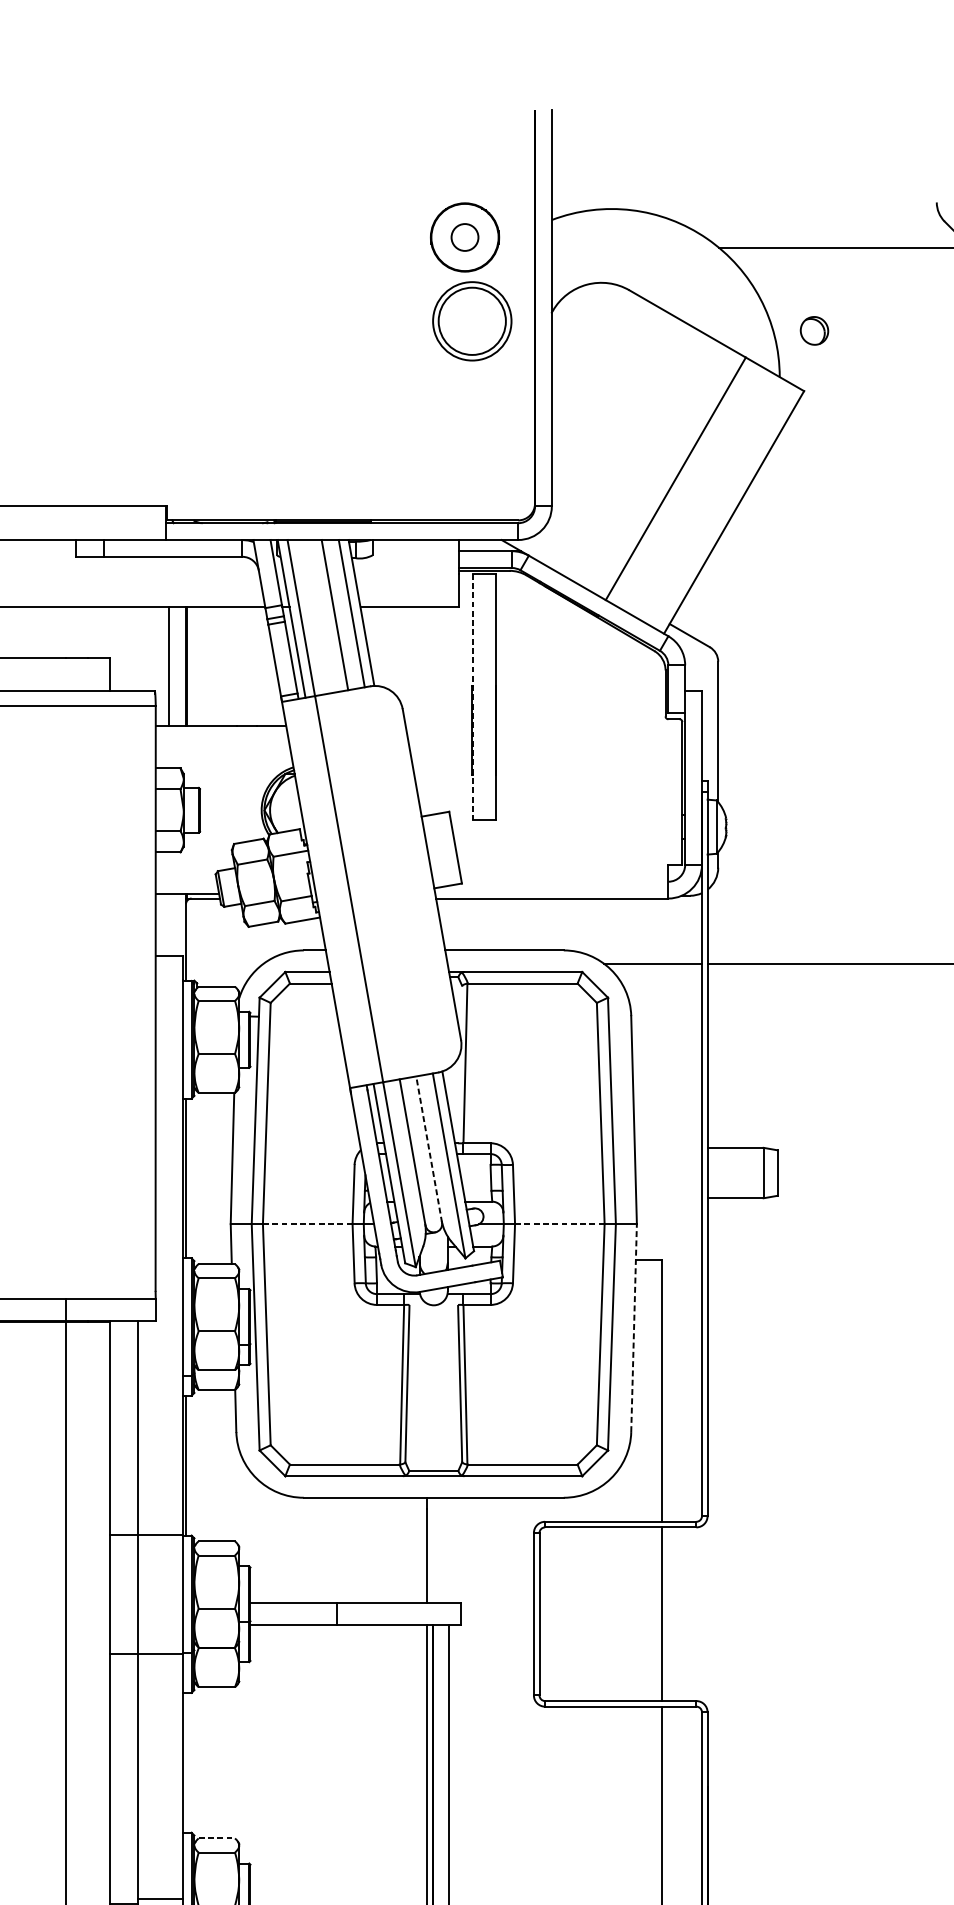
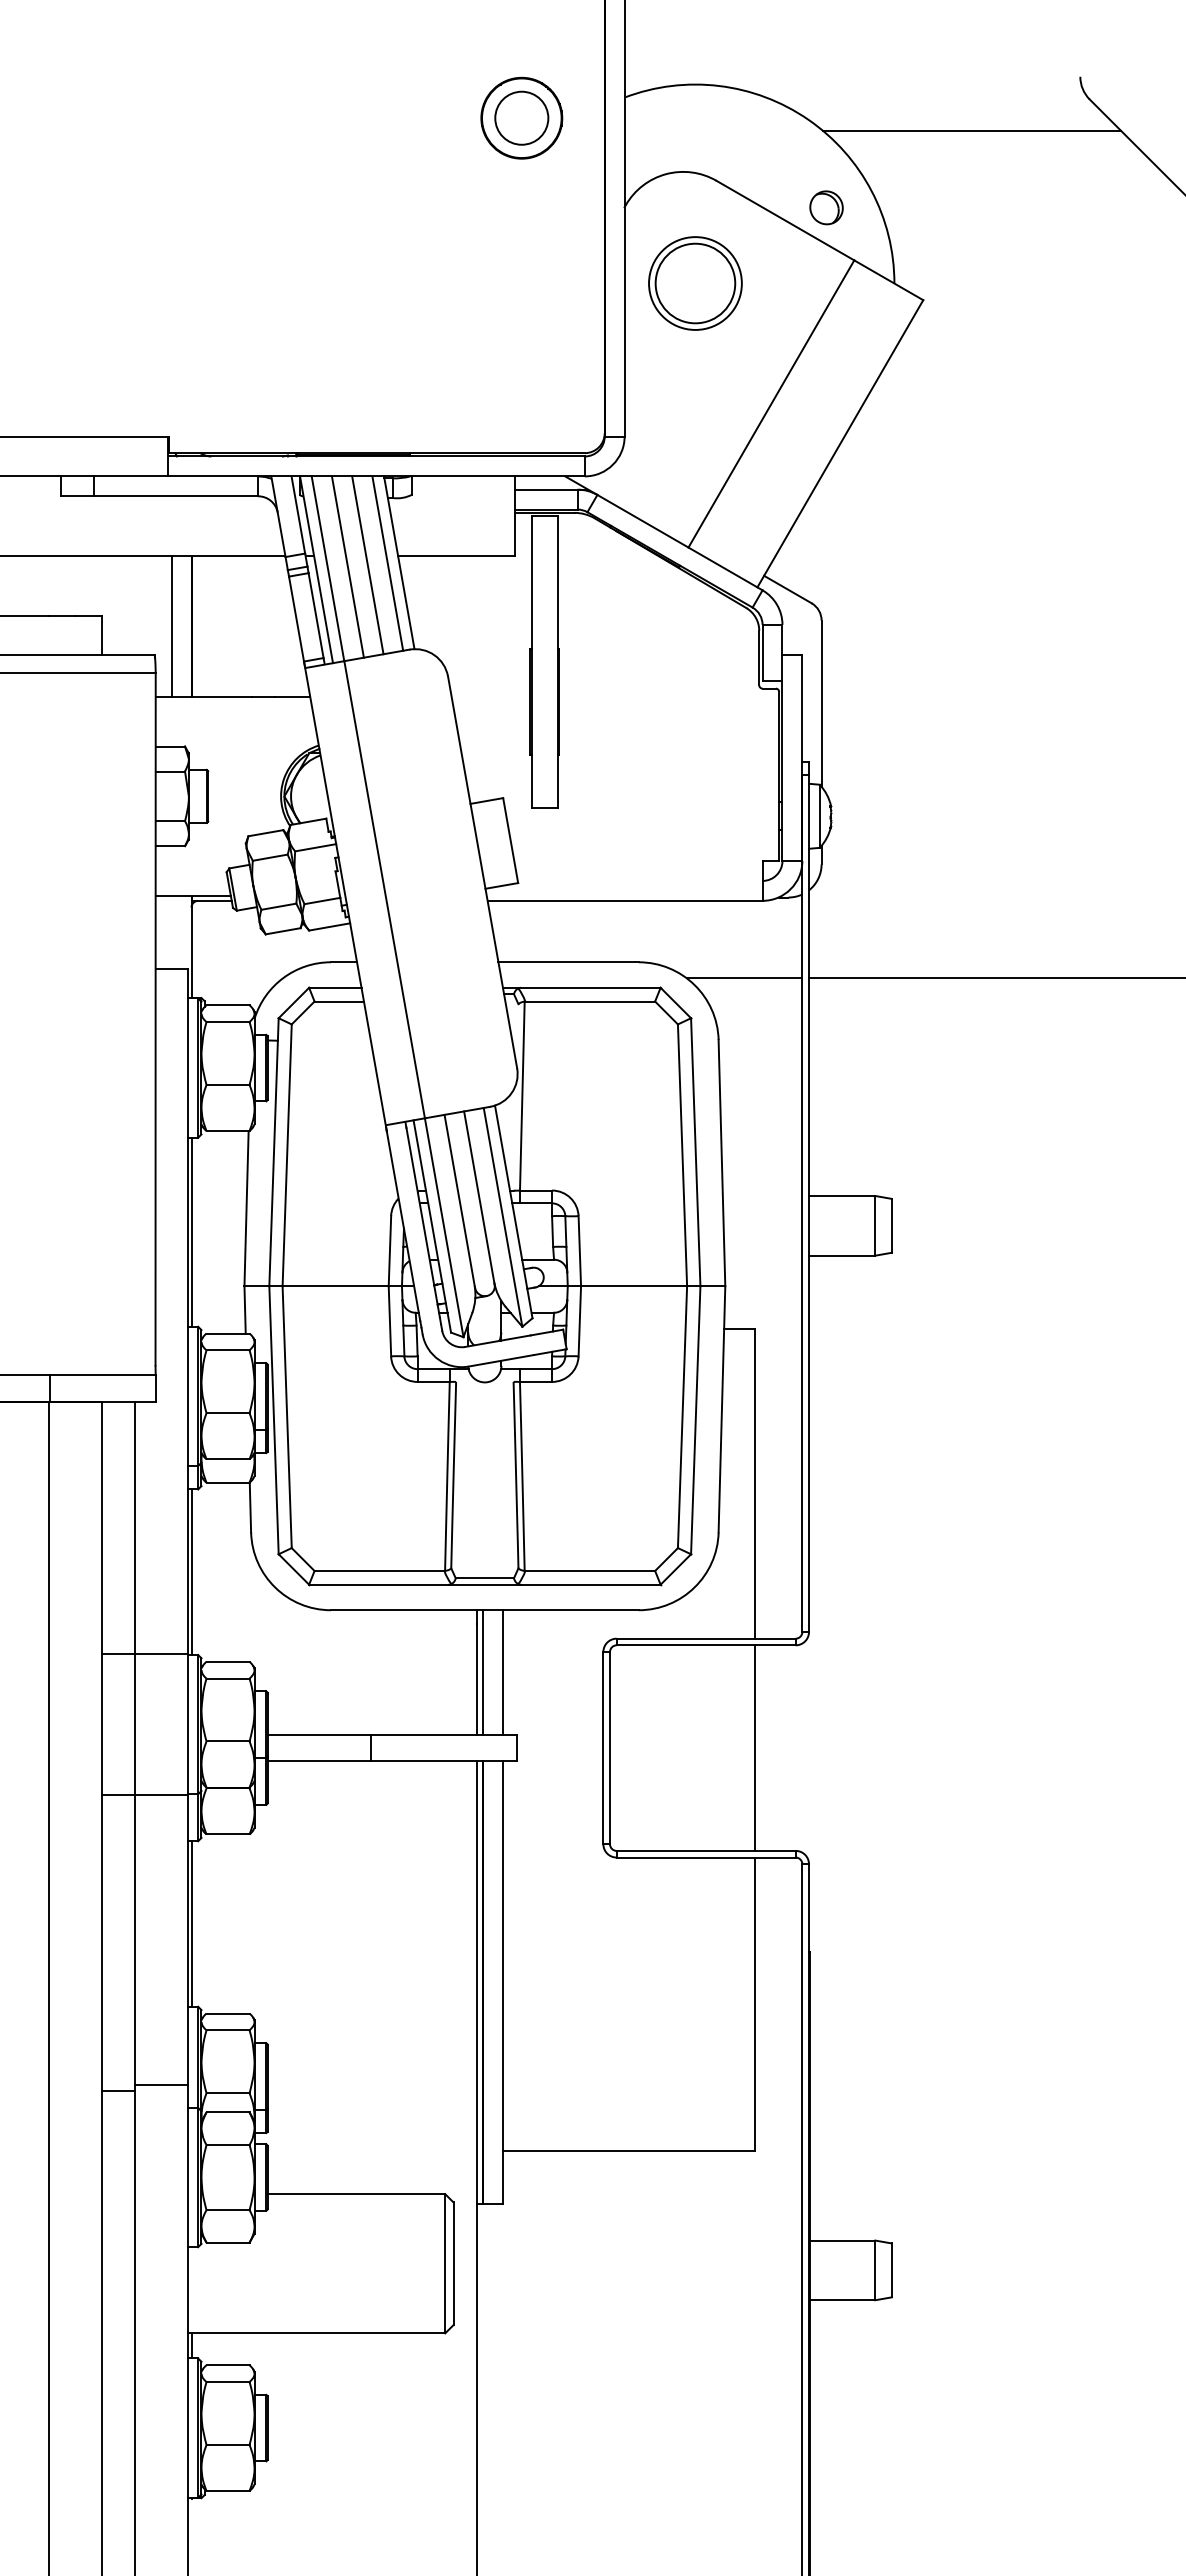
circle: (464, 236) -> (521, 117), size x1.67
part: (472, 321) -> (695, 283), moved
part: (814, 330) -> (826, 207), moved
line: (317, 616) -> (347, 566), added
line: (473, 697) -> (531, 662), dashed -> solid
line: (429, 1149) -> (479, 1197), dashed -> solid
line: (308, 1224) -> (336, 1286), dashed -> solid
line: (560, 1224) -> (634, 1286), dashed -> solid
line: (633, 1327) -> (721, 1408), dashed -> solid
line: (432, 1550) -> (483, 1672), added
line: (449, 1550) -> (503, 1672), added
line: (185, 1762) -> (191, 1923), added
line: (217, 1838) -> (228, 2013), dashed -> solid

